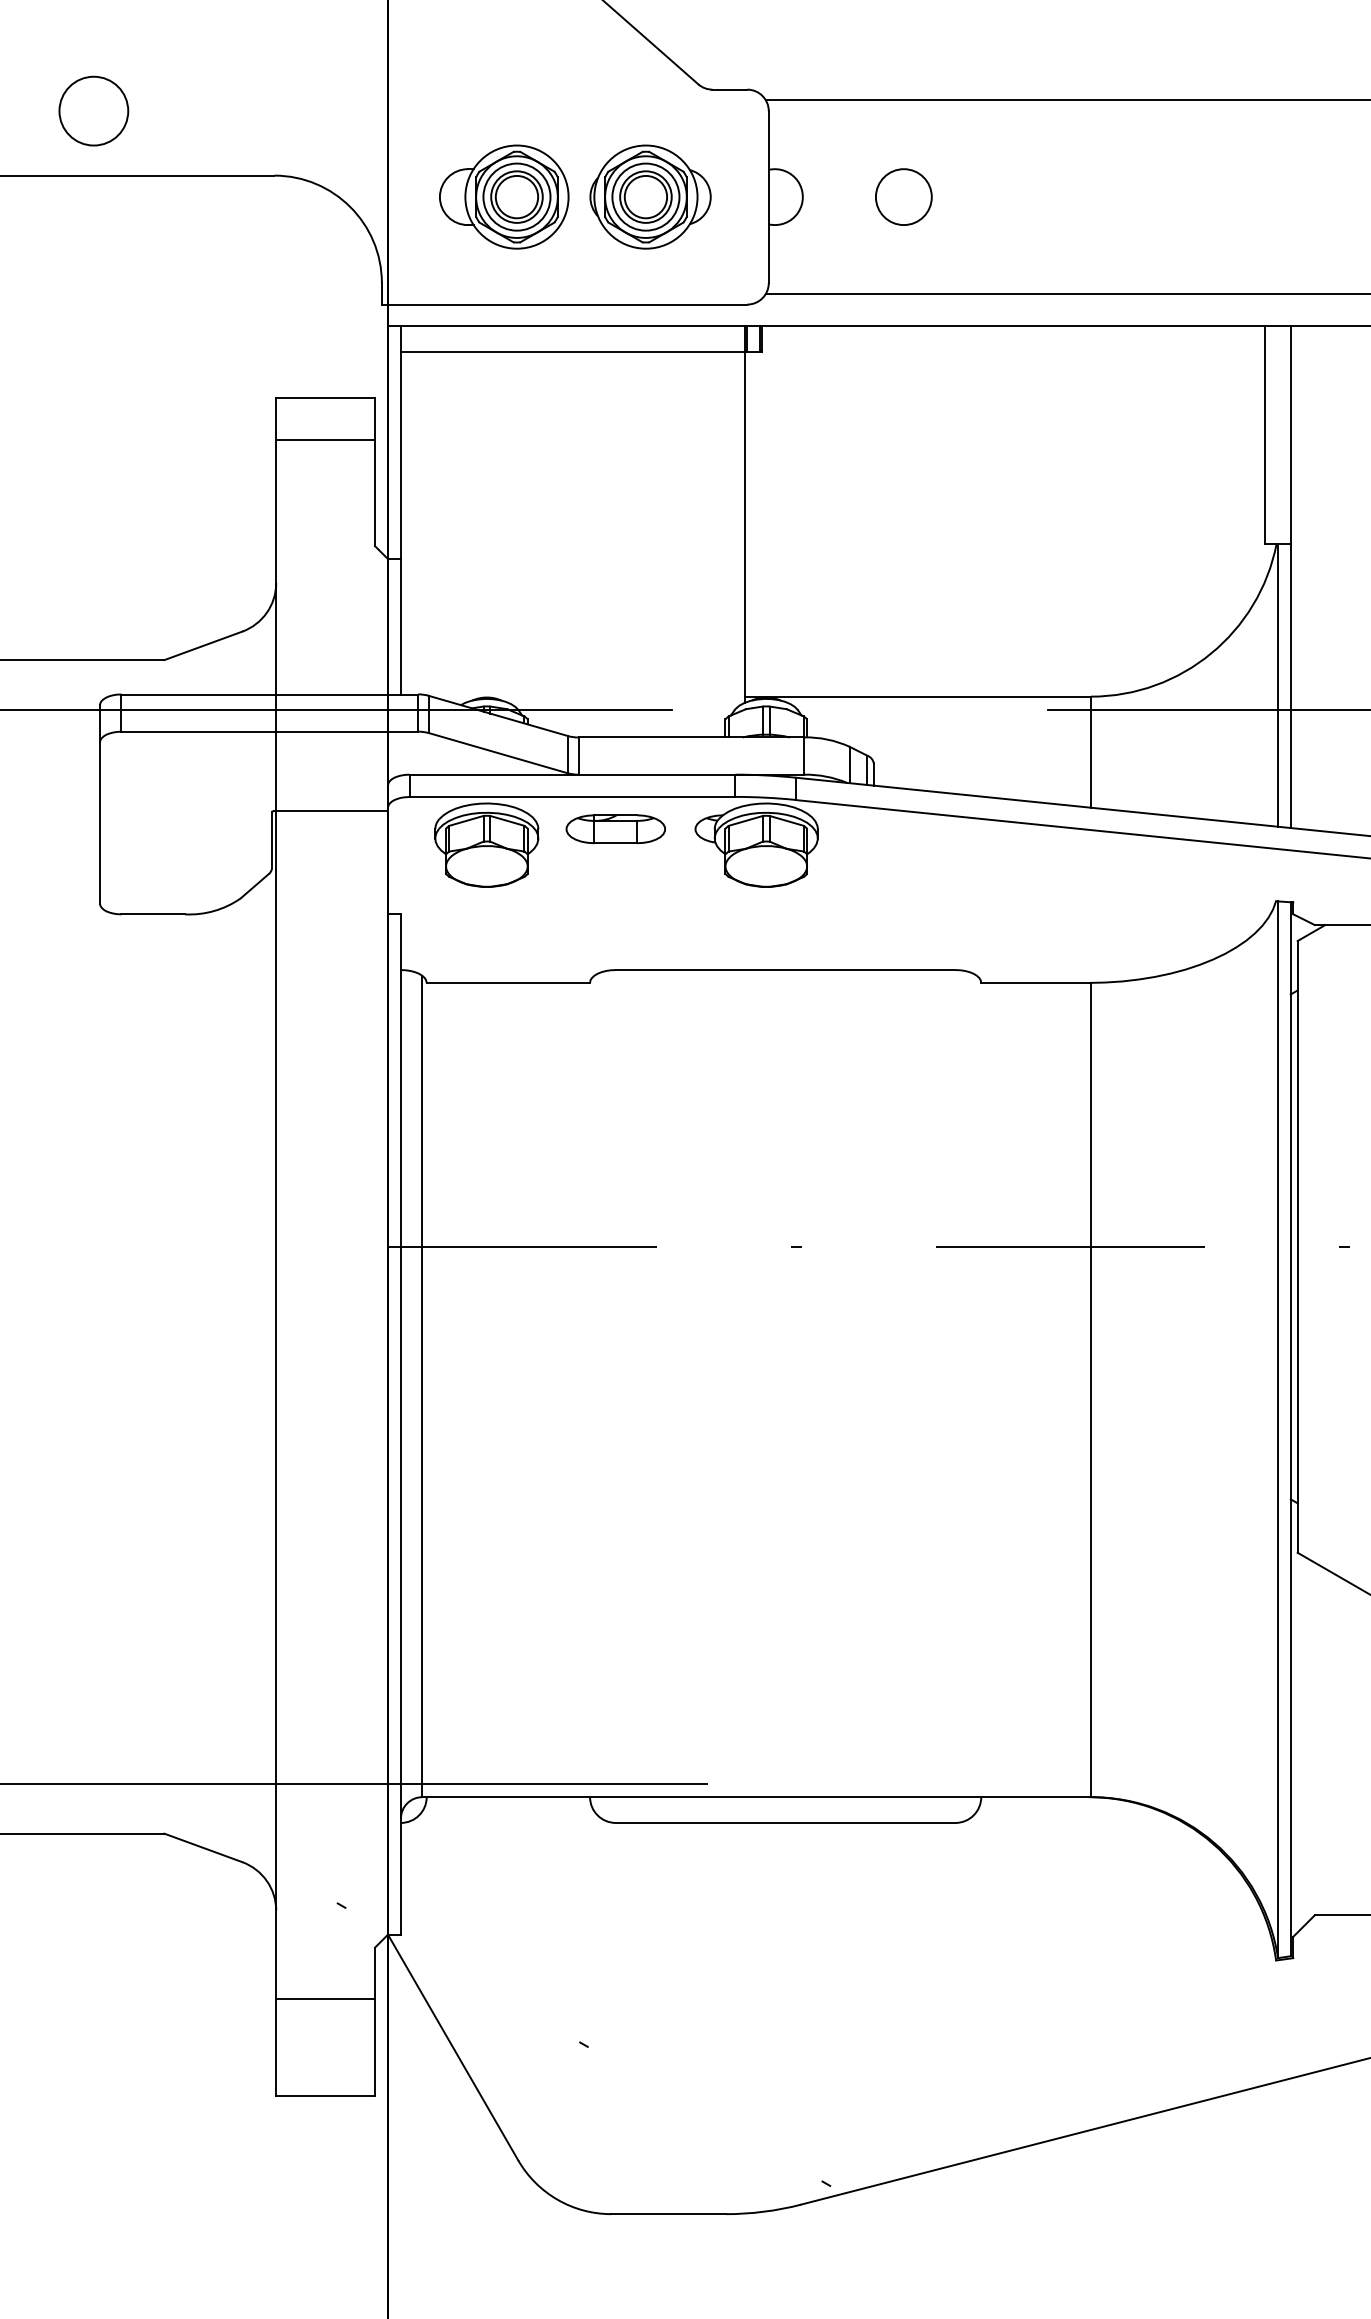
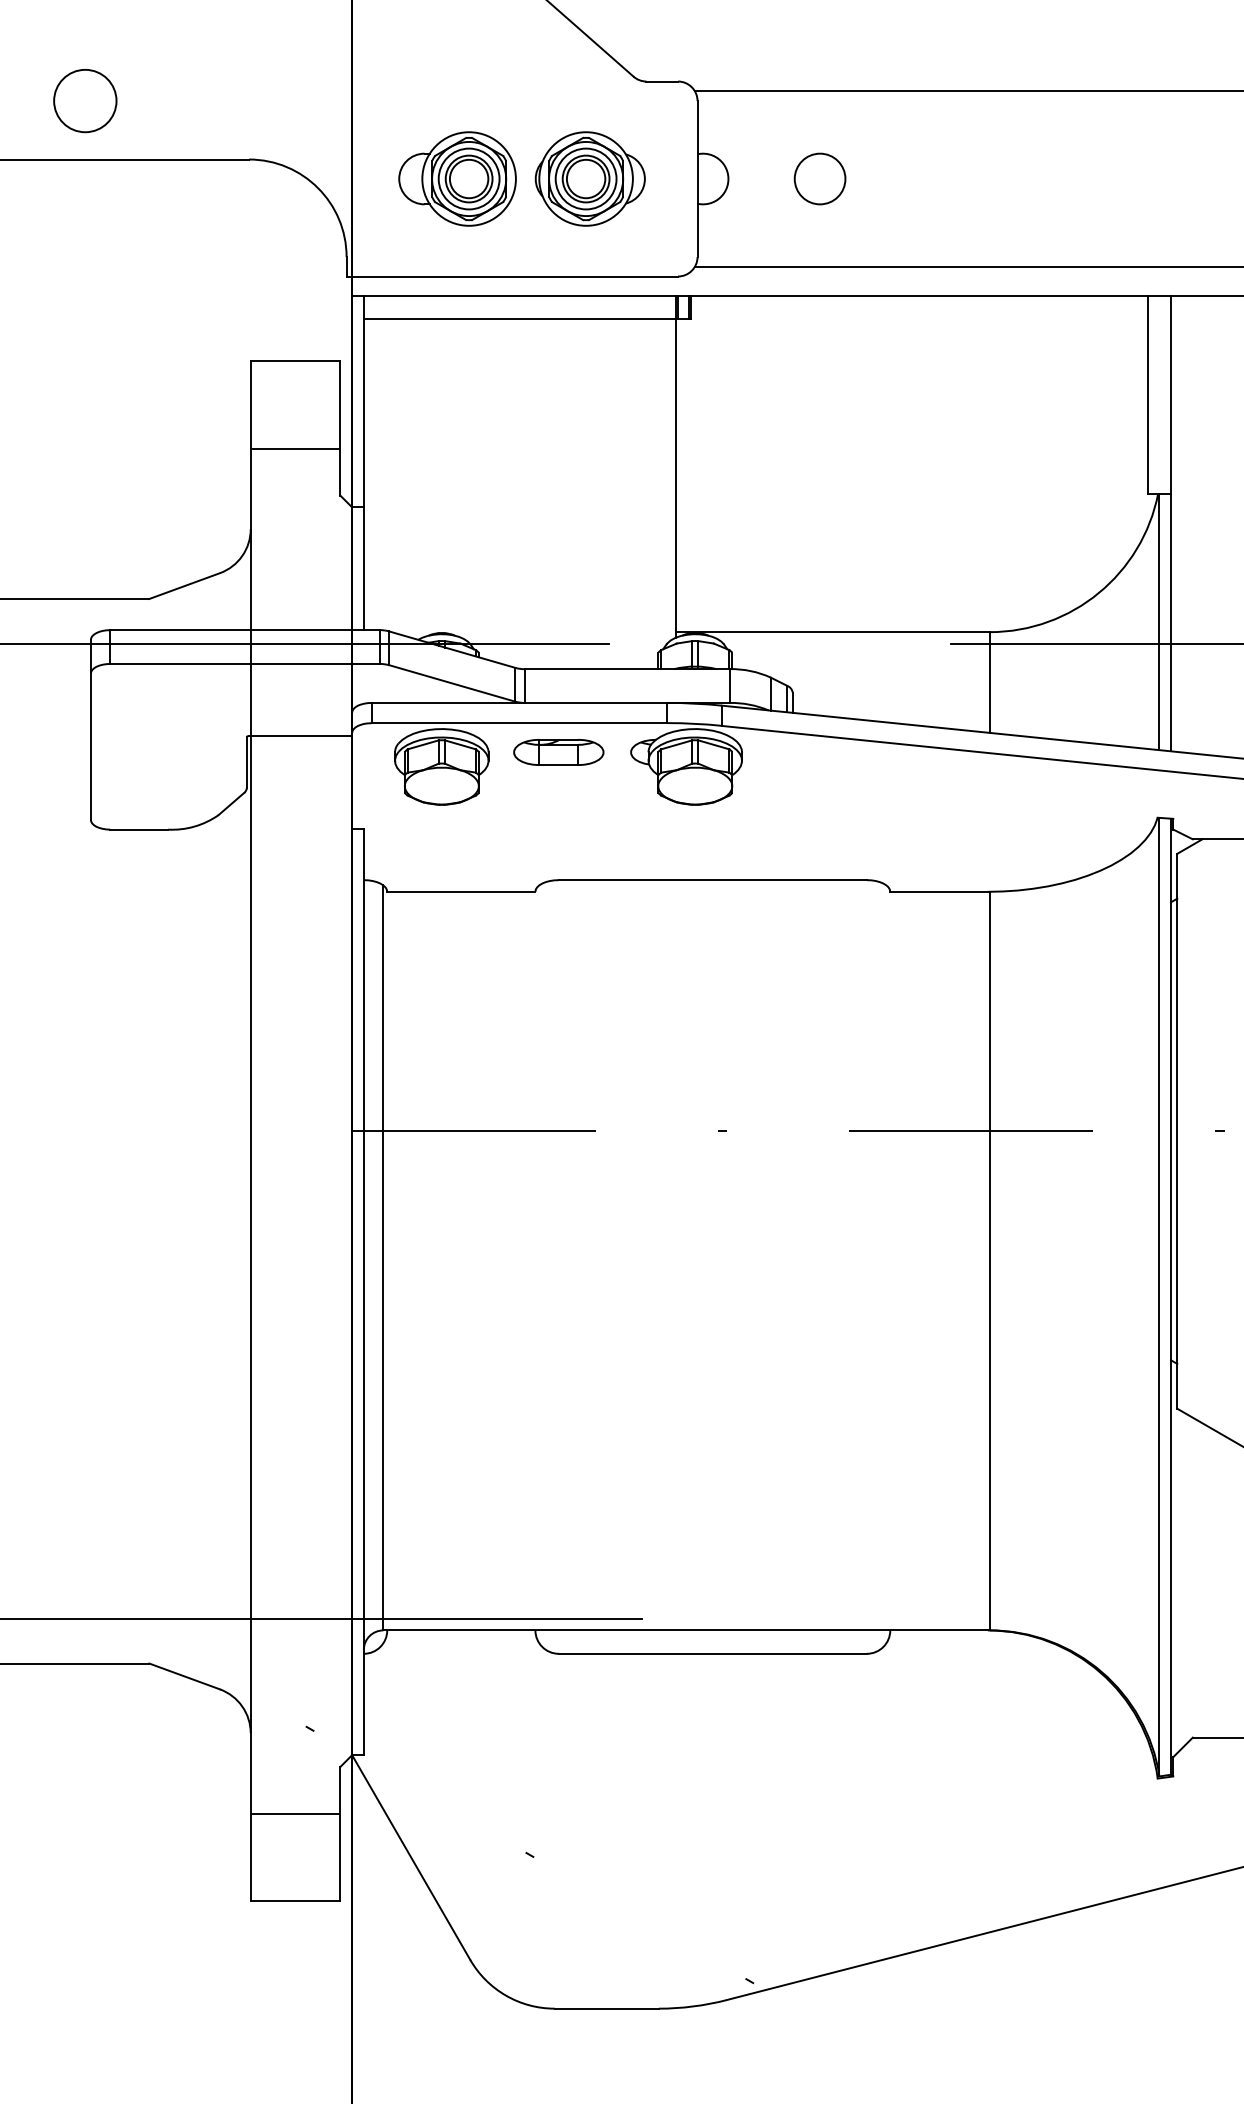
line: (325, 439) -> (295, 448), moved

